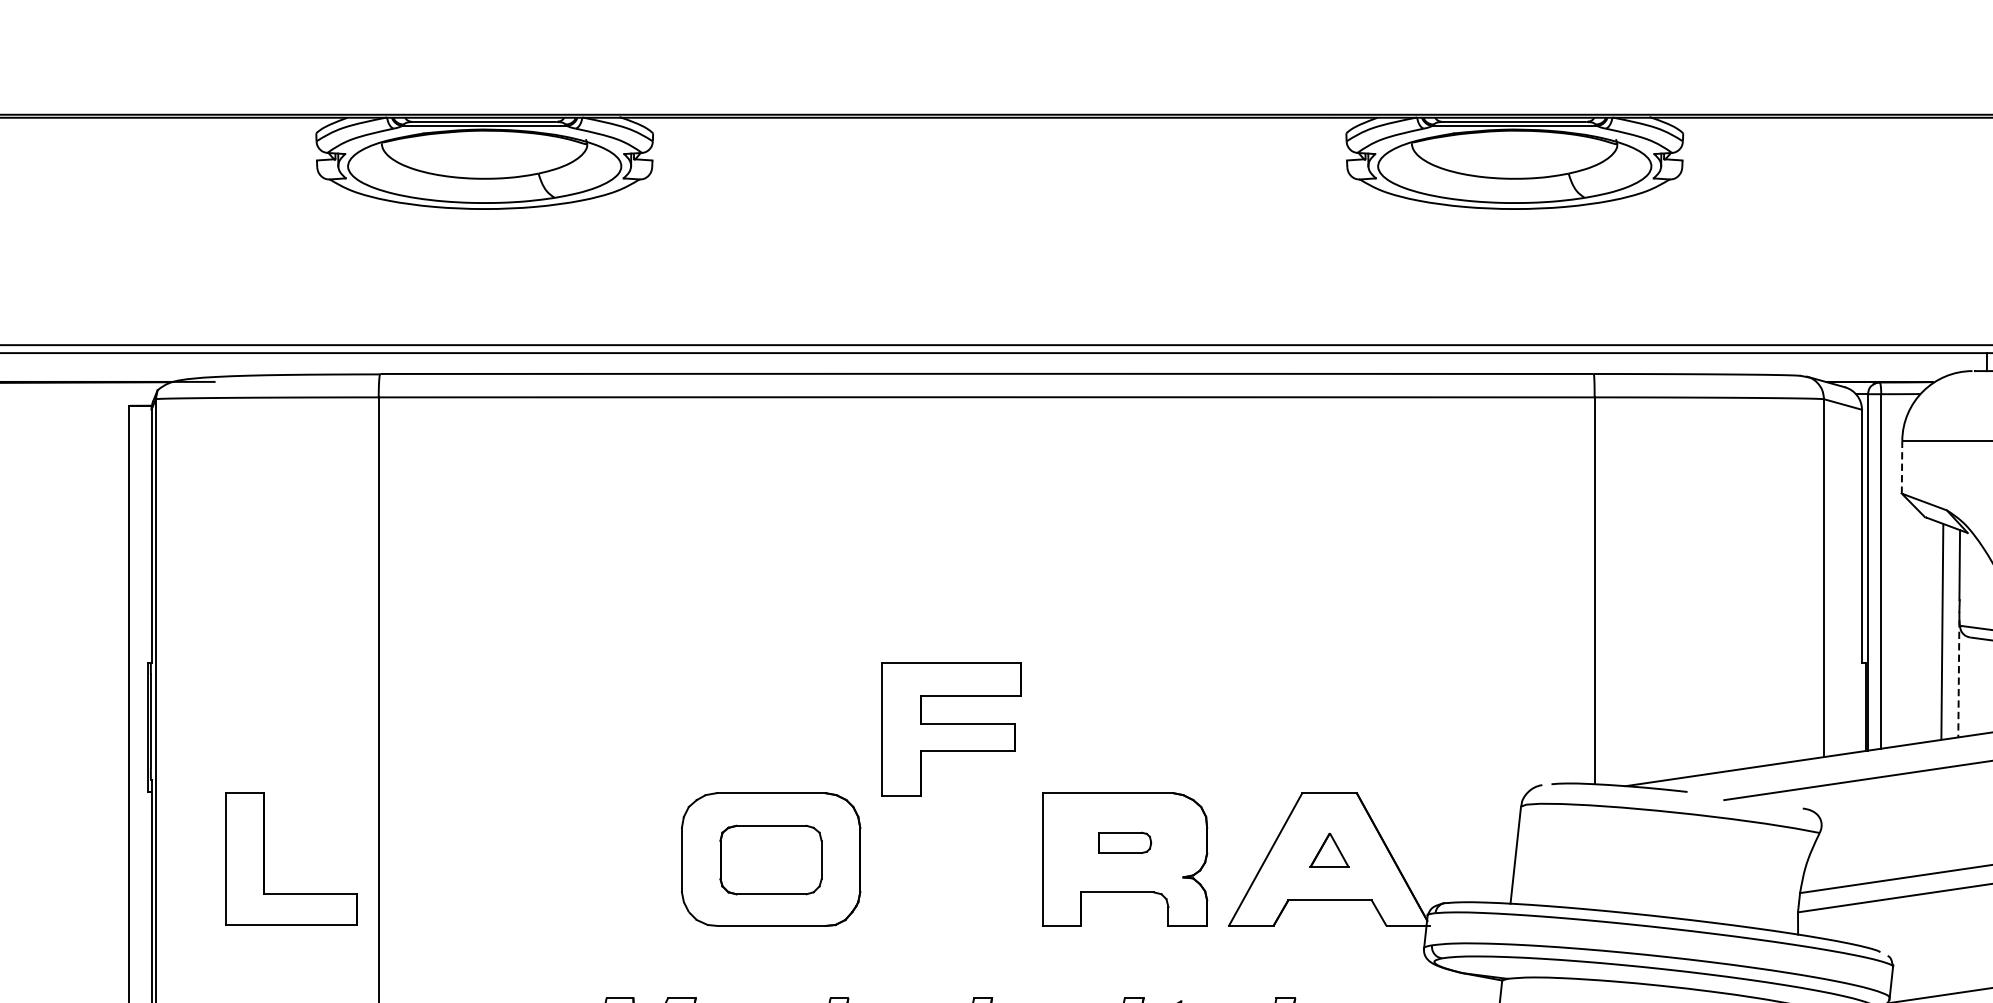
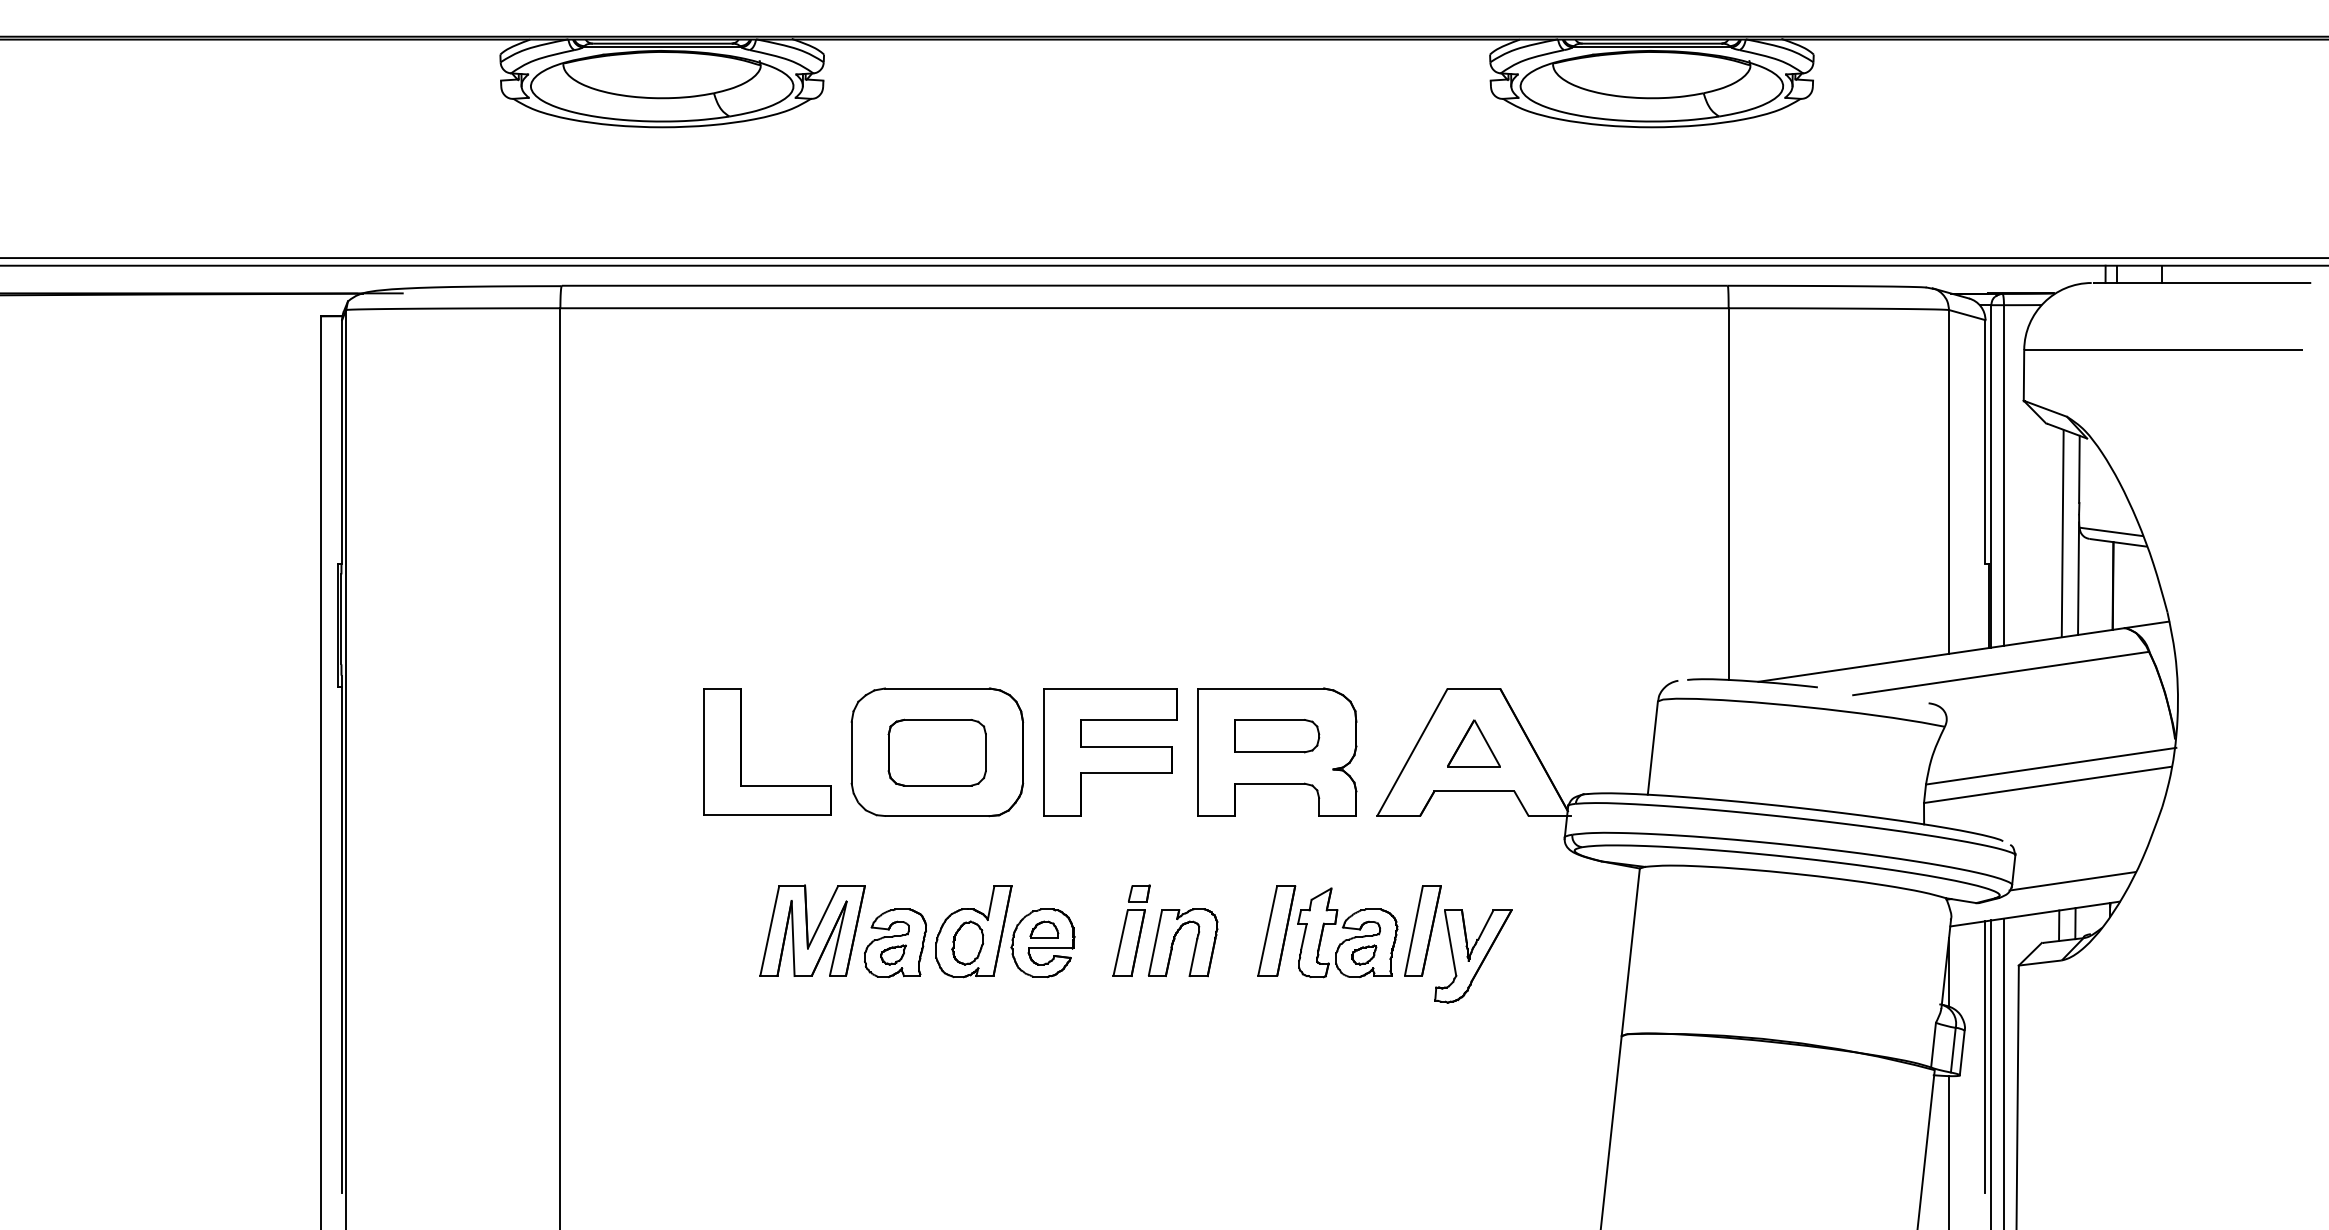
line: (1901, 467) -> (2023, 375), dashed -> solid
line: (1958, 679) -> (2078, 579), dashed -> solid
part: (951, 729) -> (1110, 752), moved
part: (1125, 843) -> (1277, 736), size x1.67
part: (1329, 850) -> (1473, 743), size x1.43
part: (264, 858) -> (741, 751), moved

